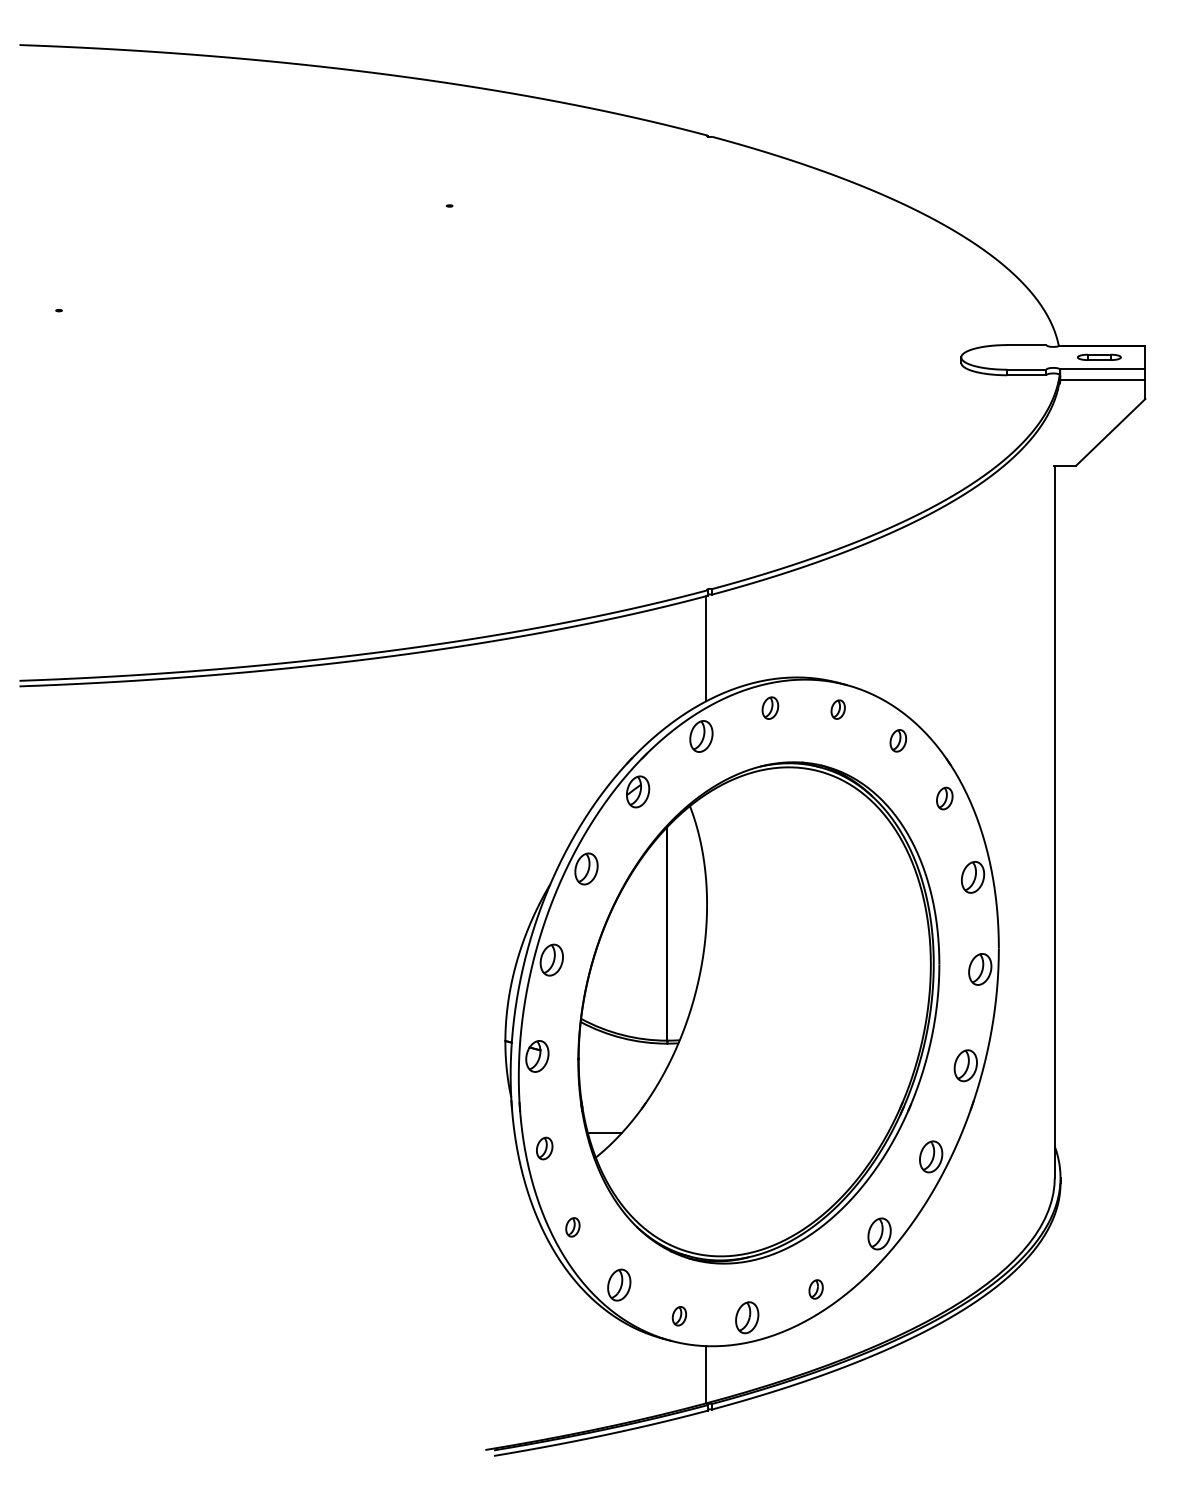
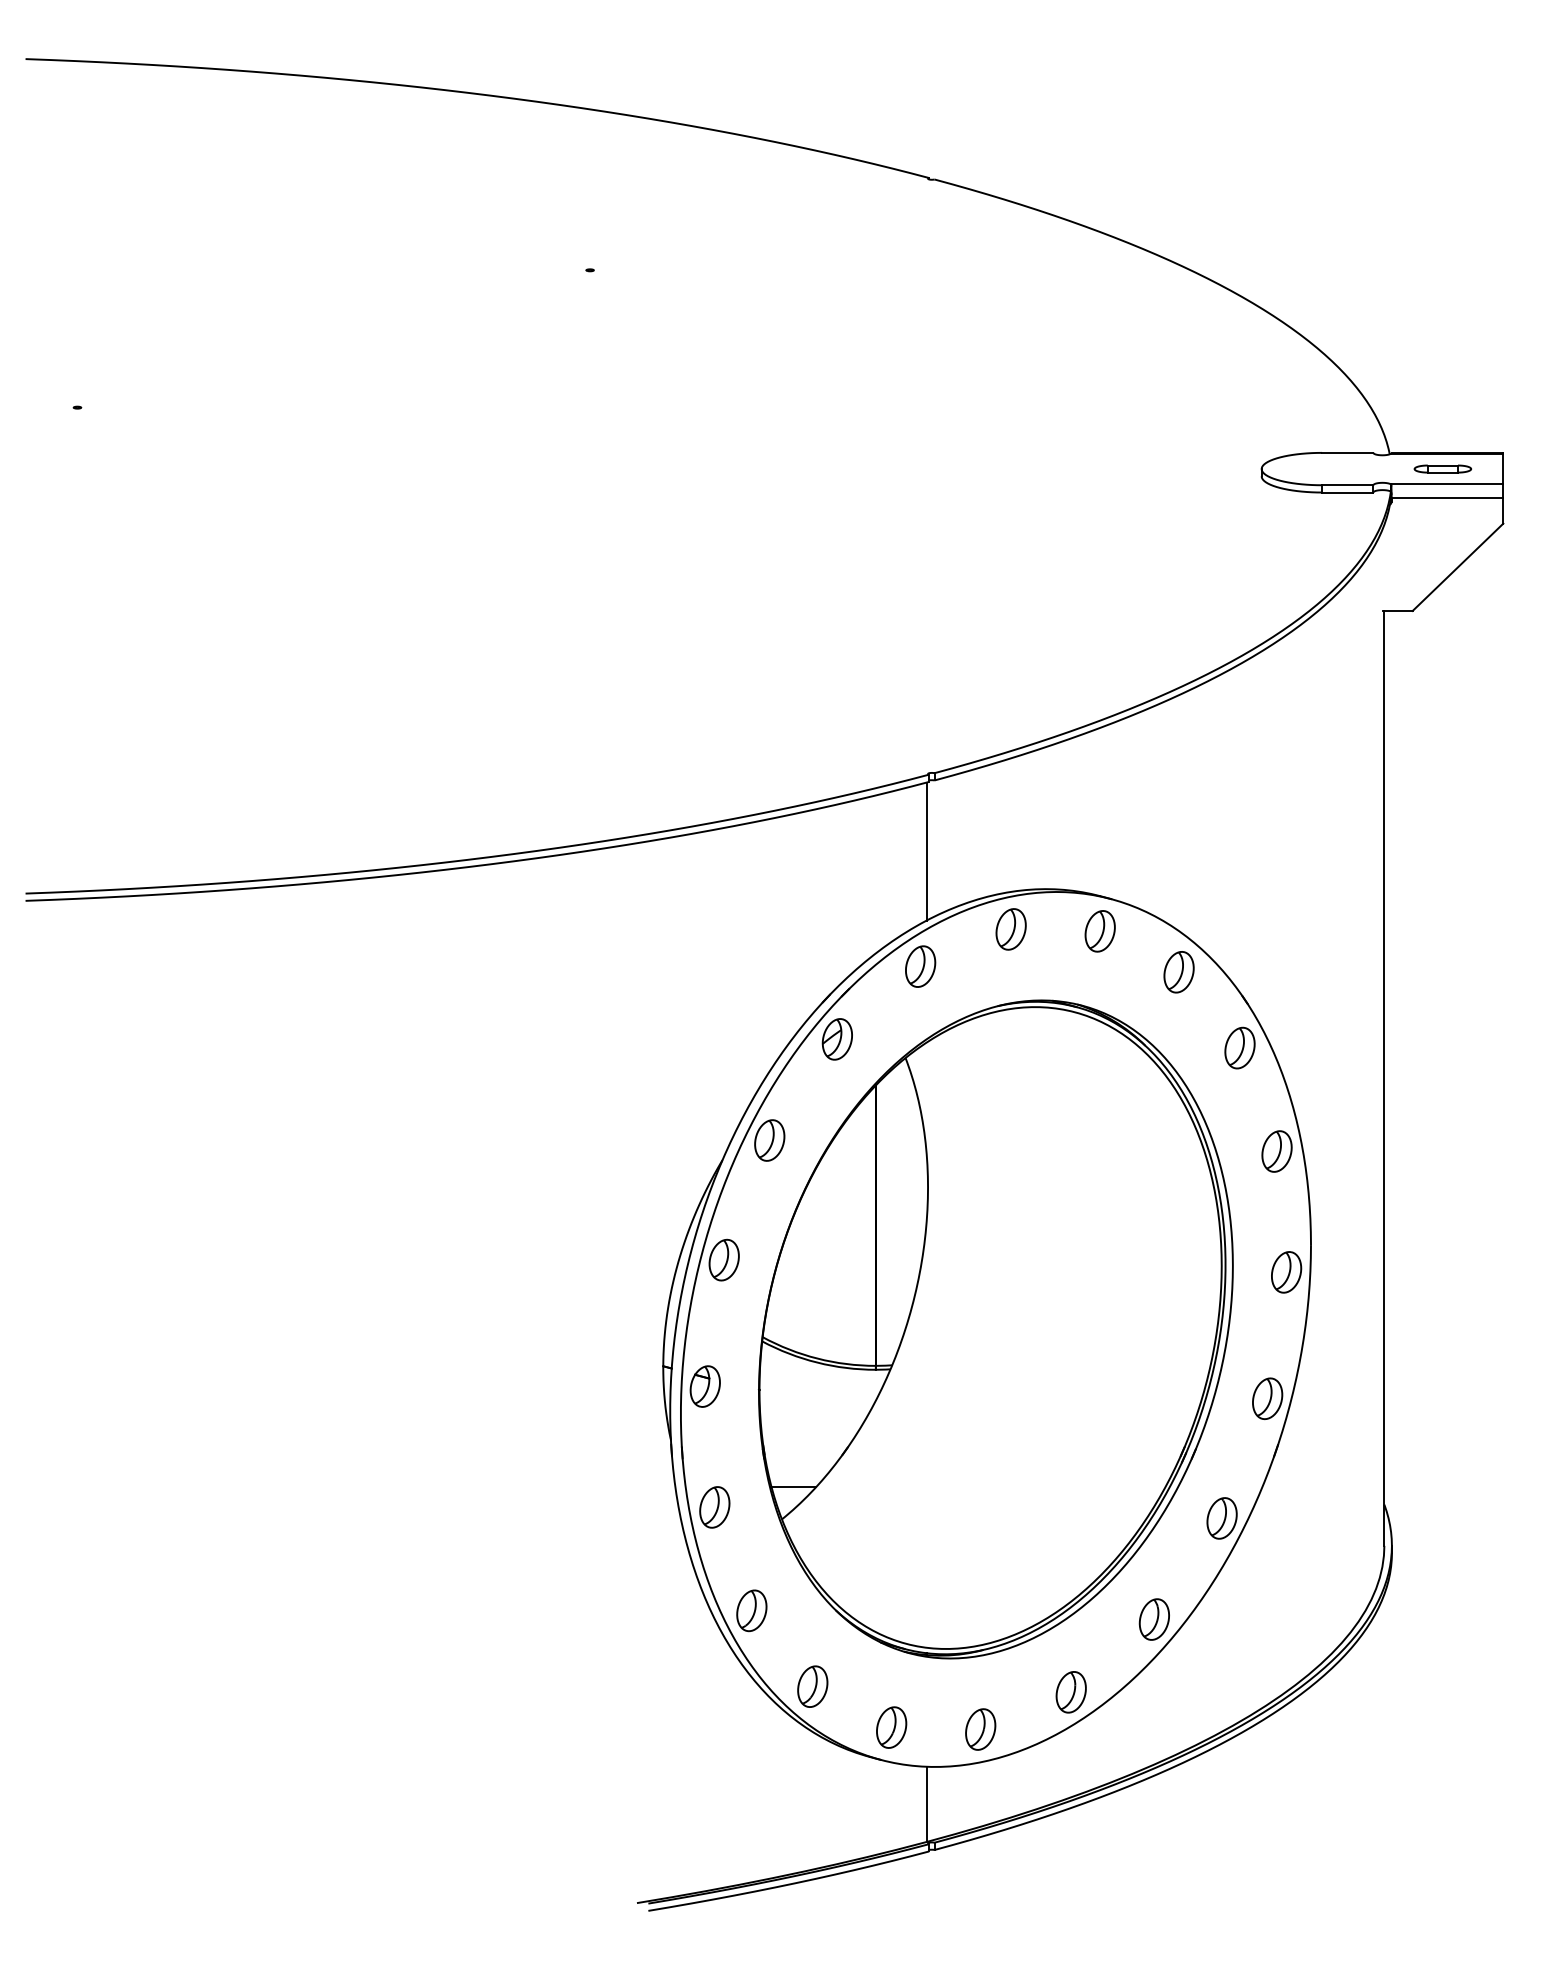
part: (769, 708) -> (1010, 929), size x1.43
part: (837, 709) -> (1099, 931), size x1.67
part: (897, 740) -> (1178, 972), size x1.43
part: (944, 798) -> (1239, 1047), size x1.43
part: (544, 1148) -> (714, 1507), size x1.43
part: (572, 1227) -> (751, 1610), size x1.67
part: (815, 1289) -> (1070, 1692), size x1.67
part: (679, 1316) -> (891, 1727), size x1.67

